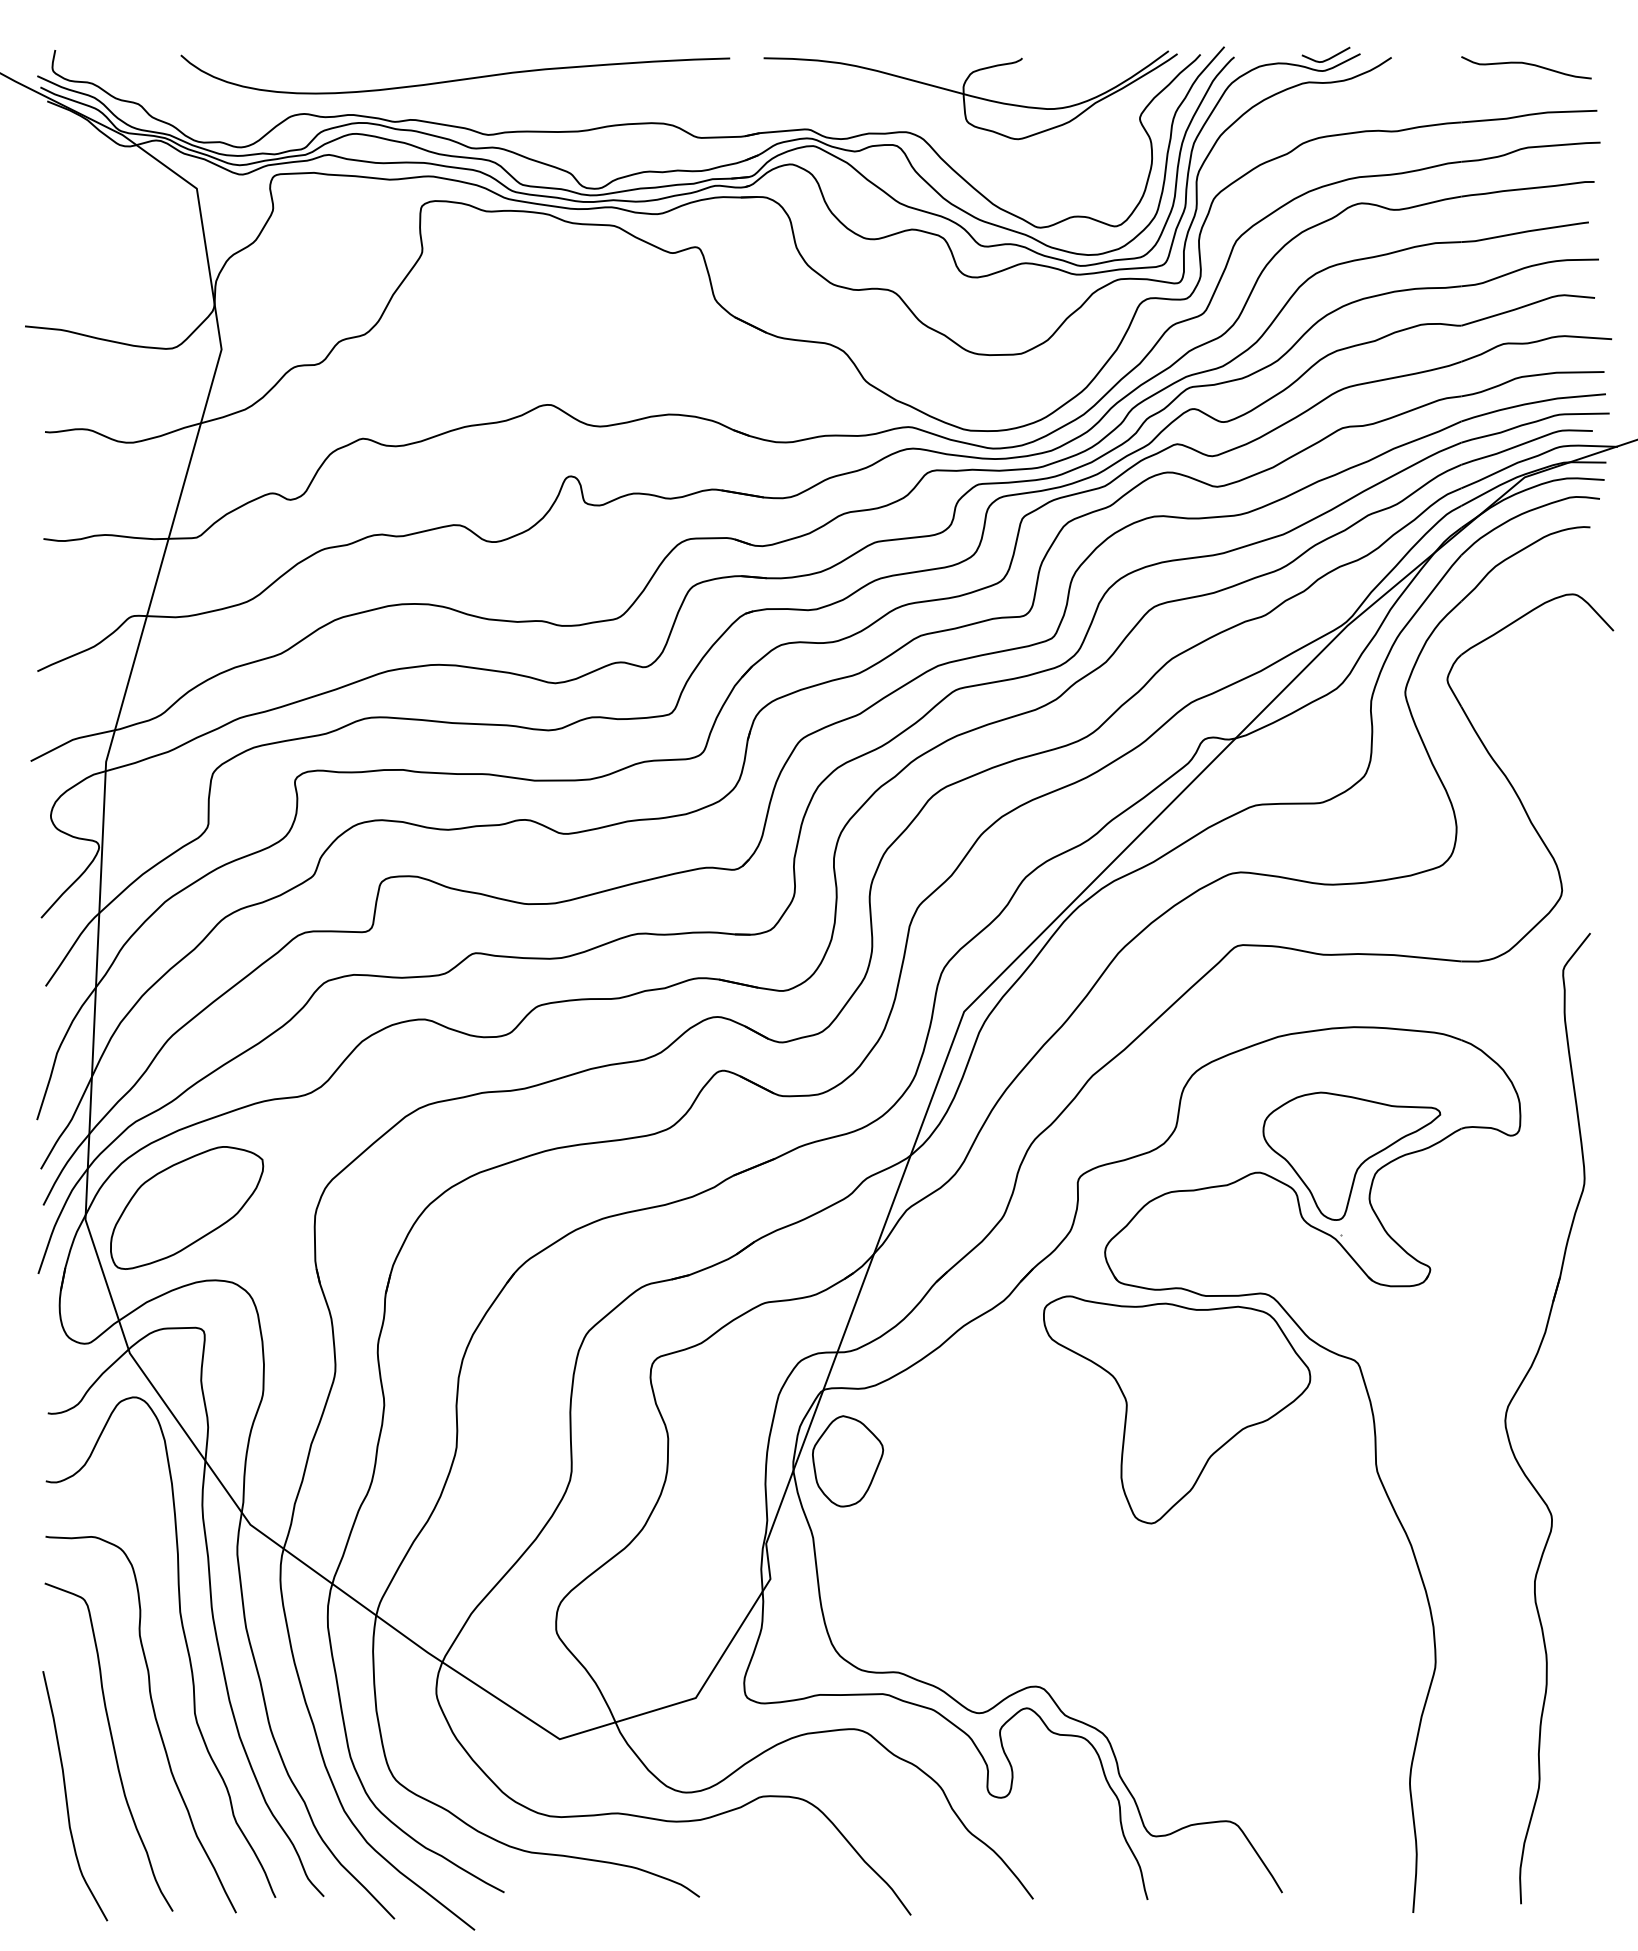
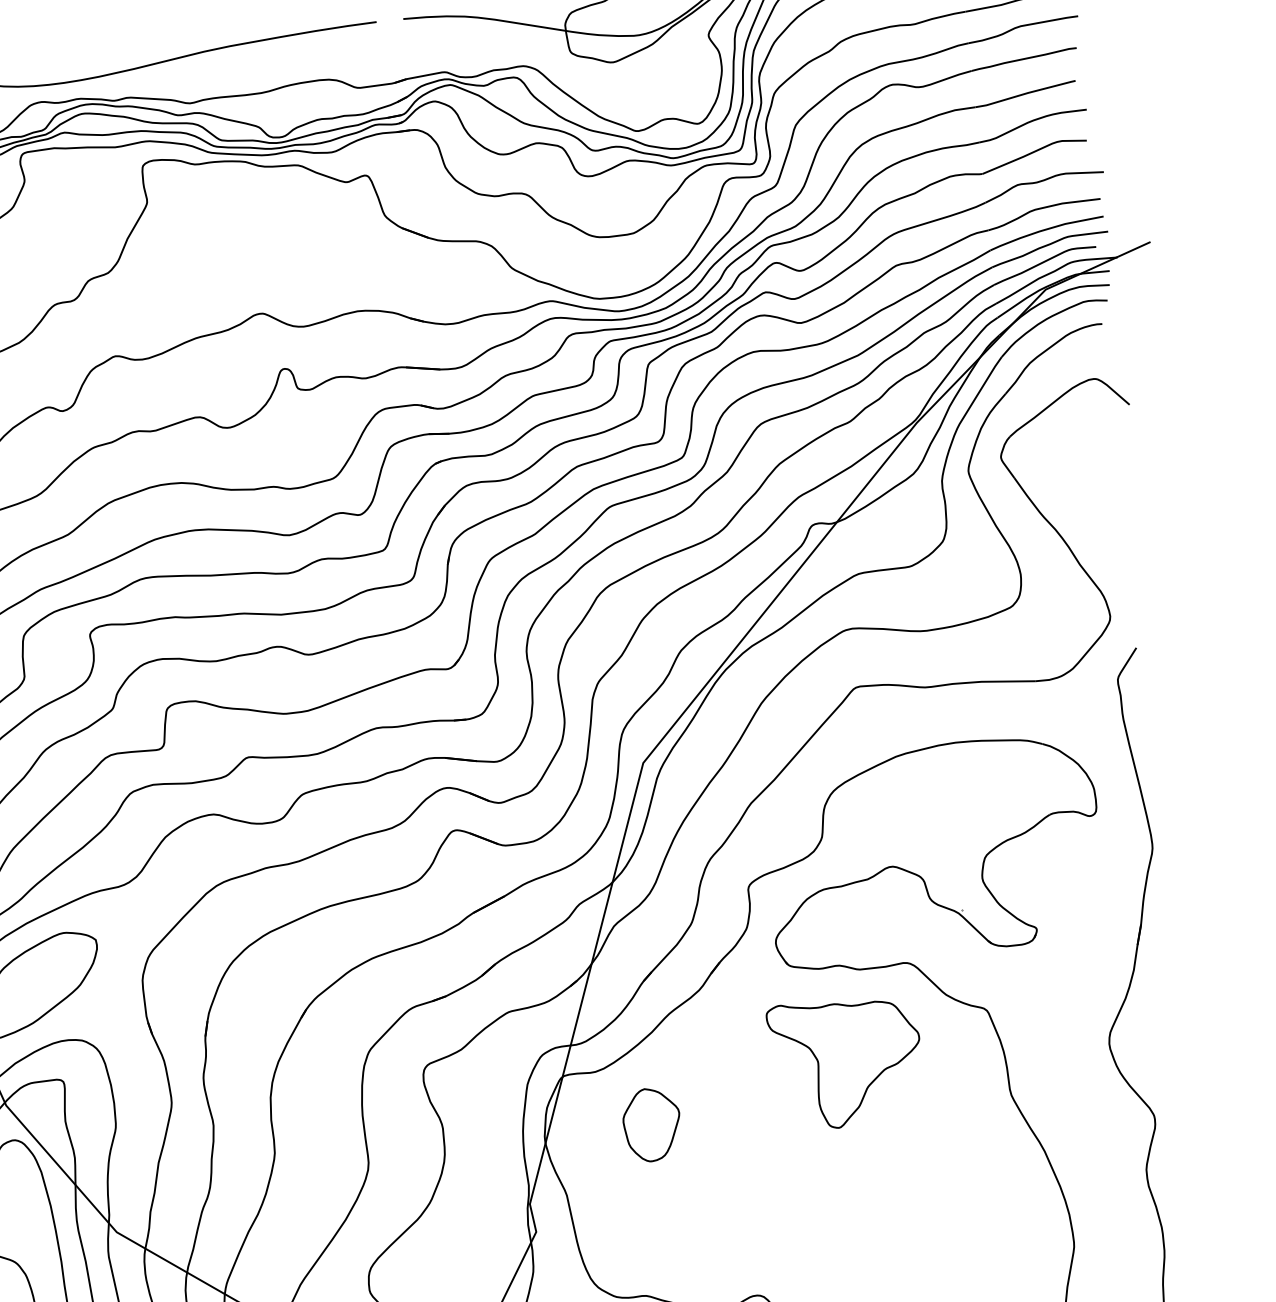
part: (1351, 1155) -> (964, 845), removed
part: (1177, 1409) -> (846, 1062), size x0.7
part: (848, 1461) -> (652, 1124), moved

